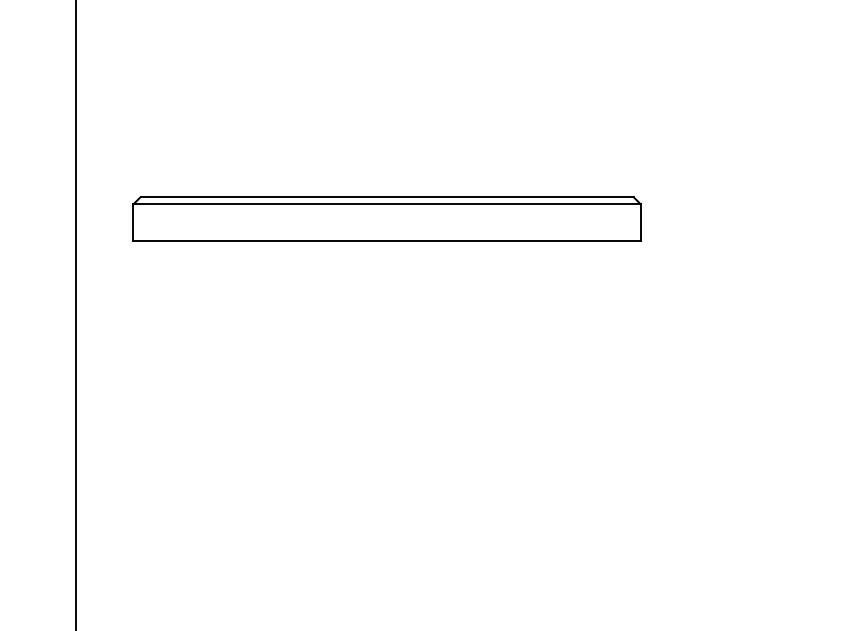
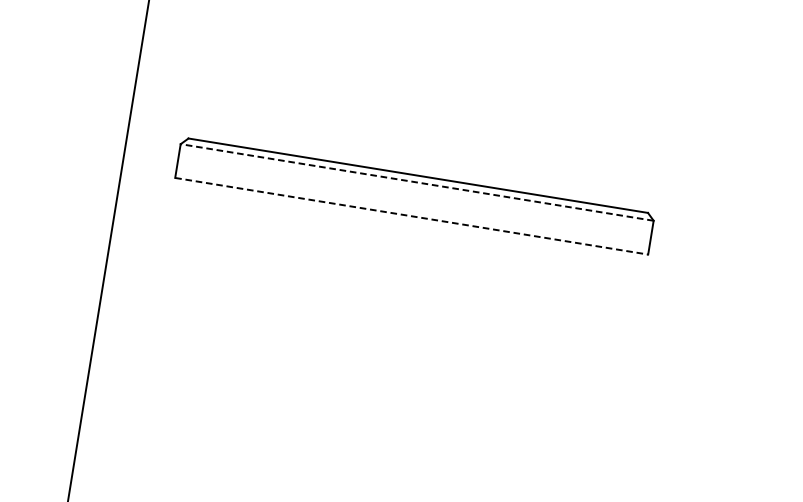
line: (387, 204) -> (417, 182), solid -> dashed
line: (387, 240) -> (412, 216), solid -> dashed

